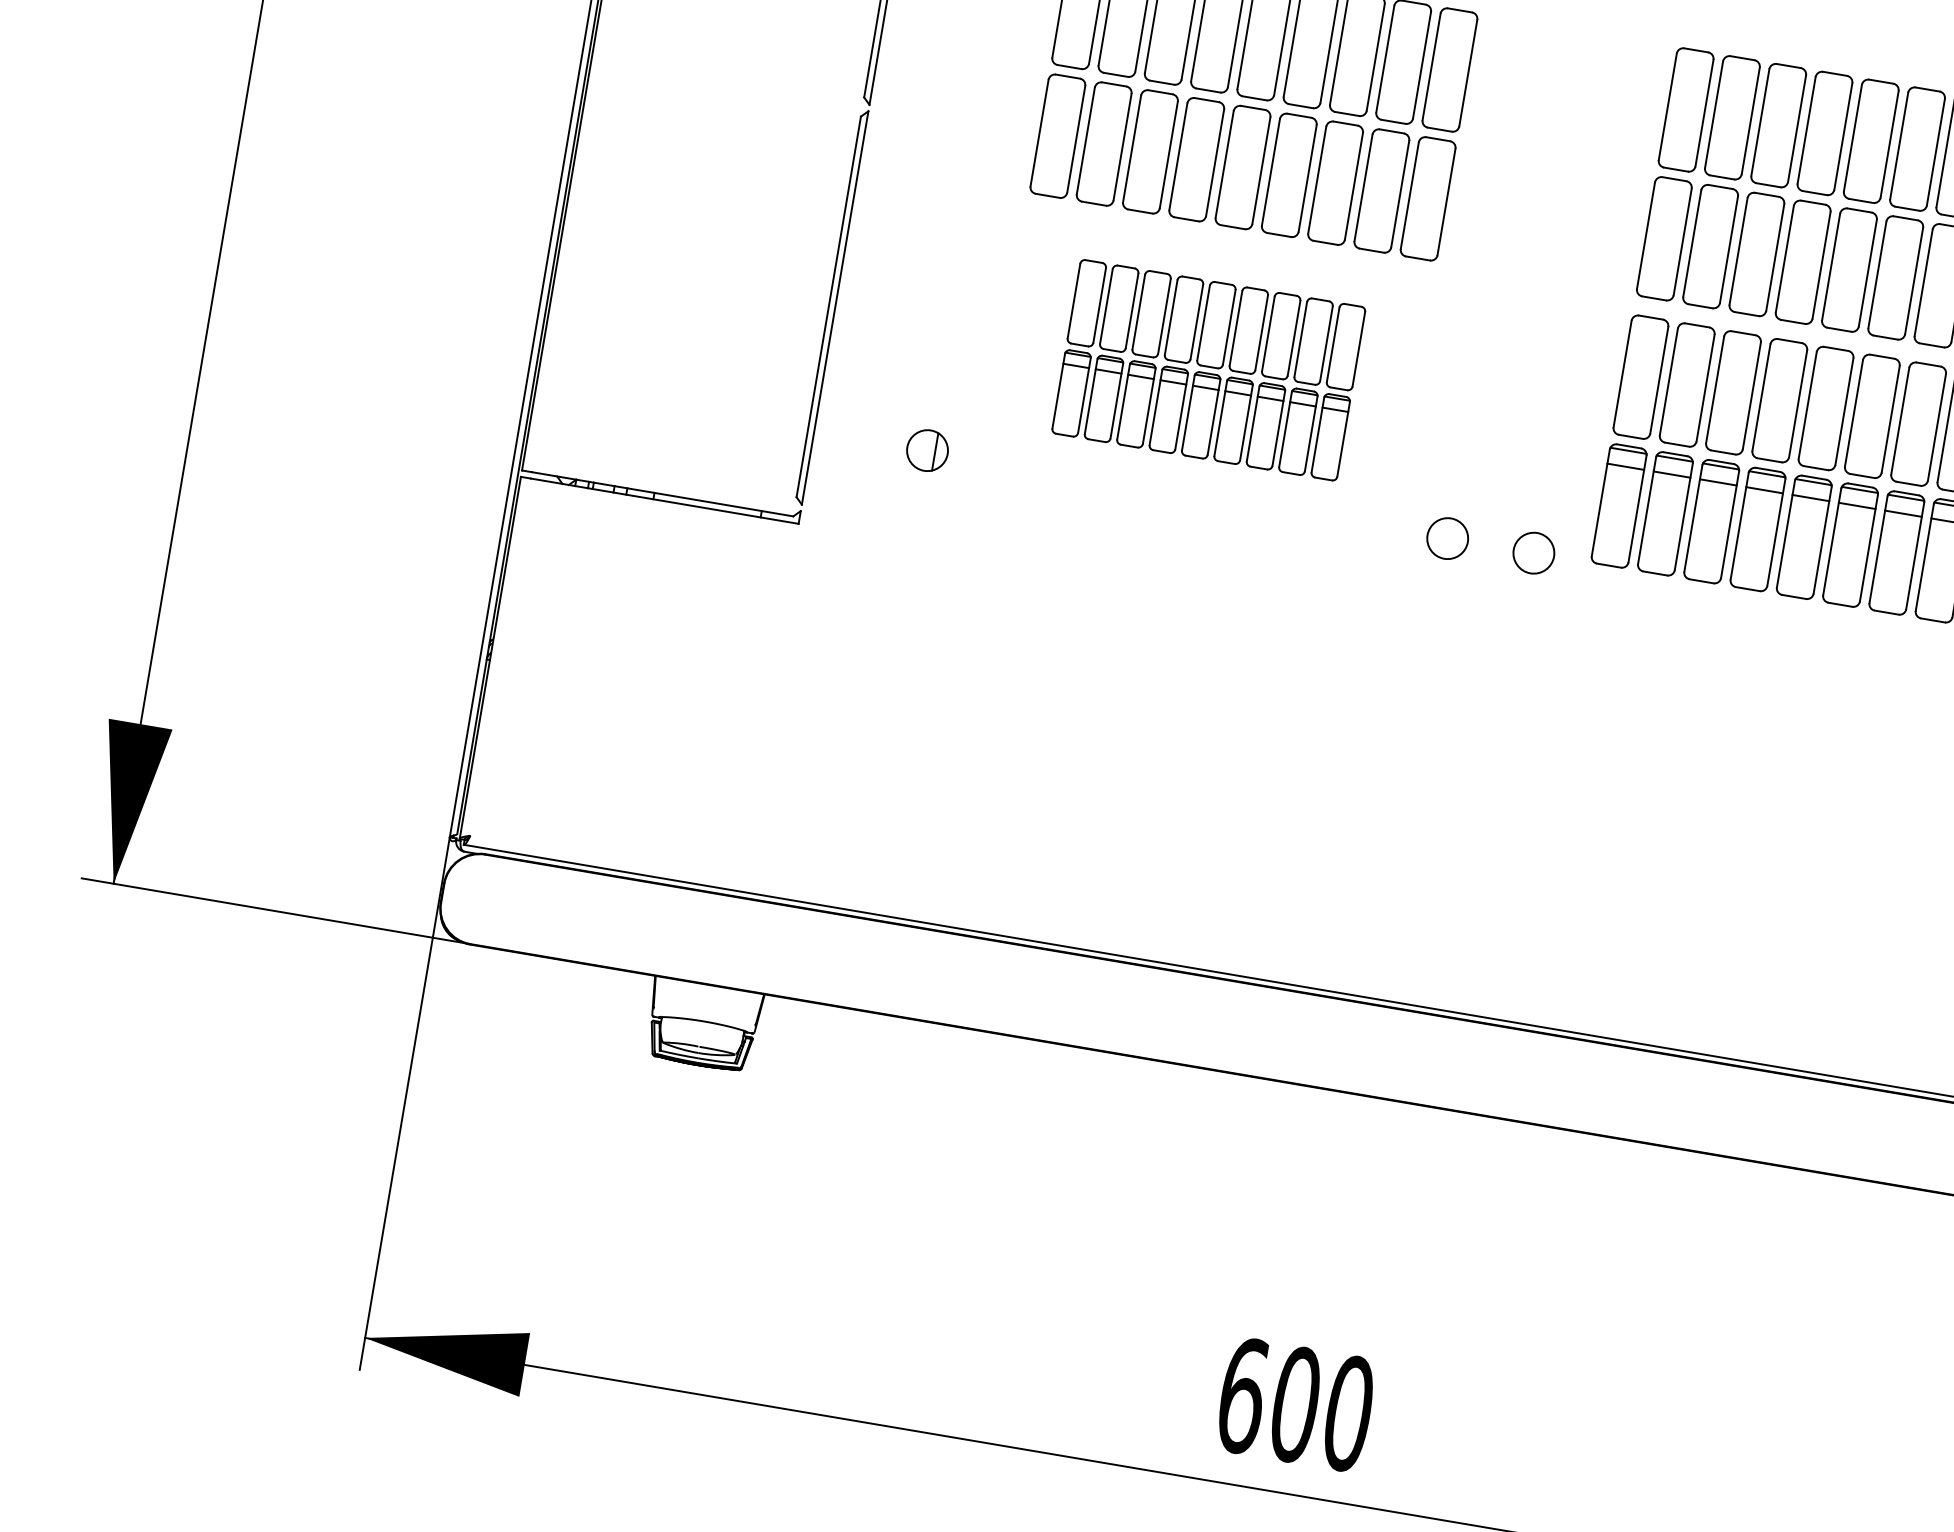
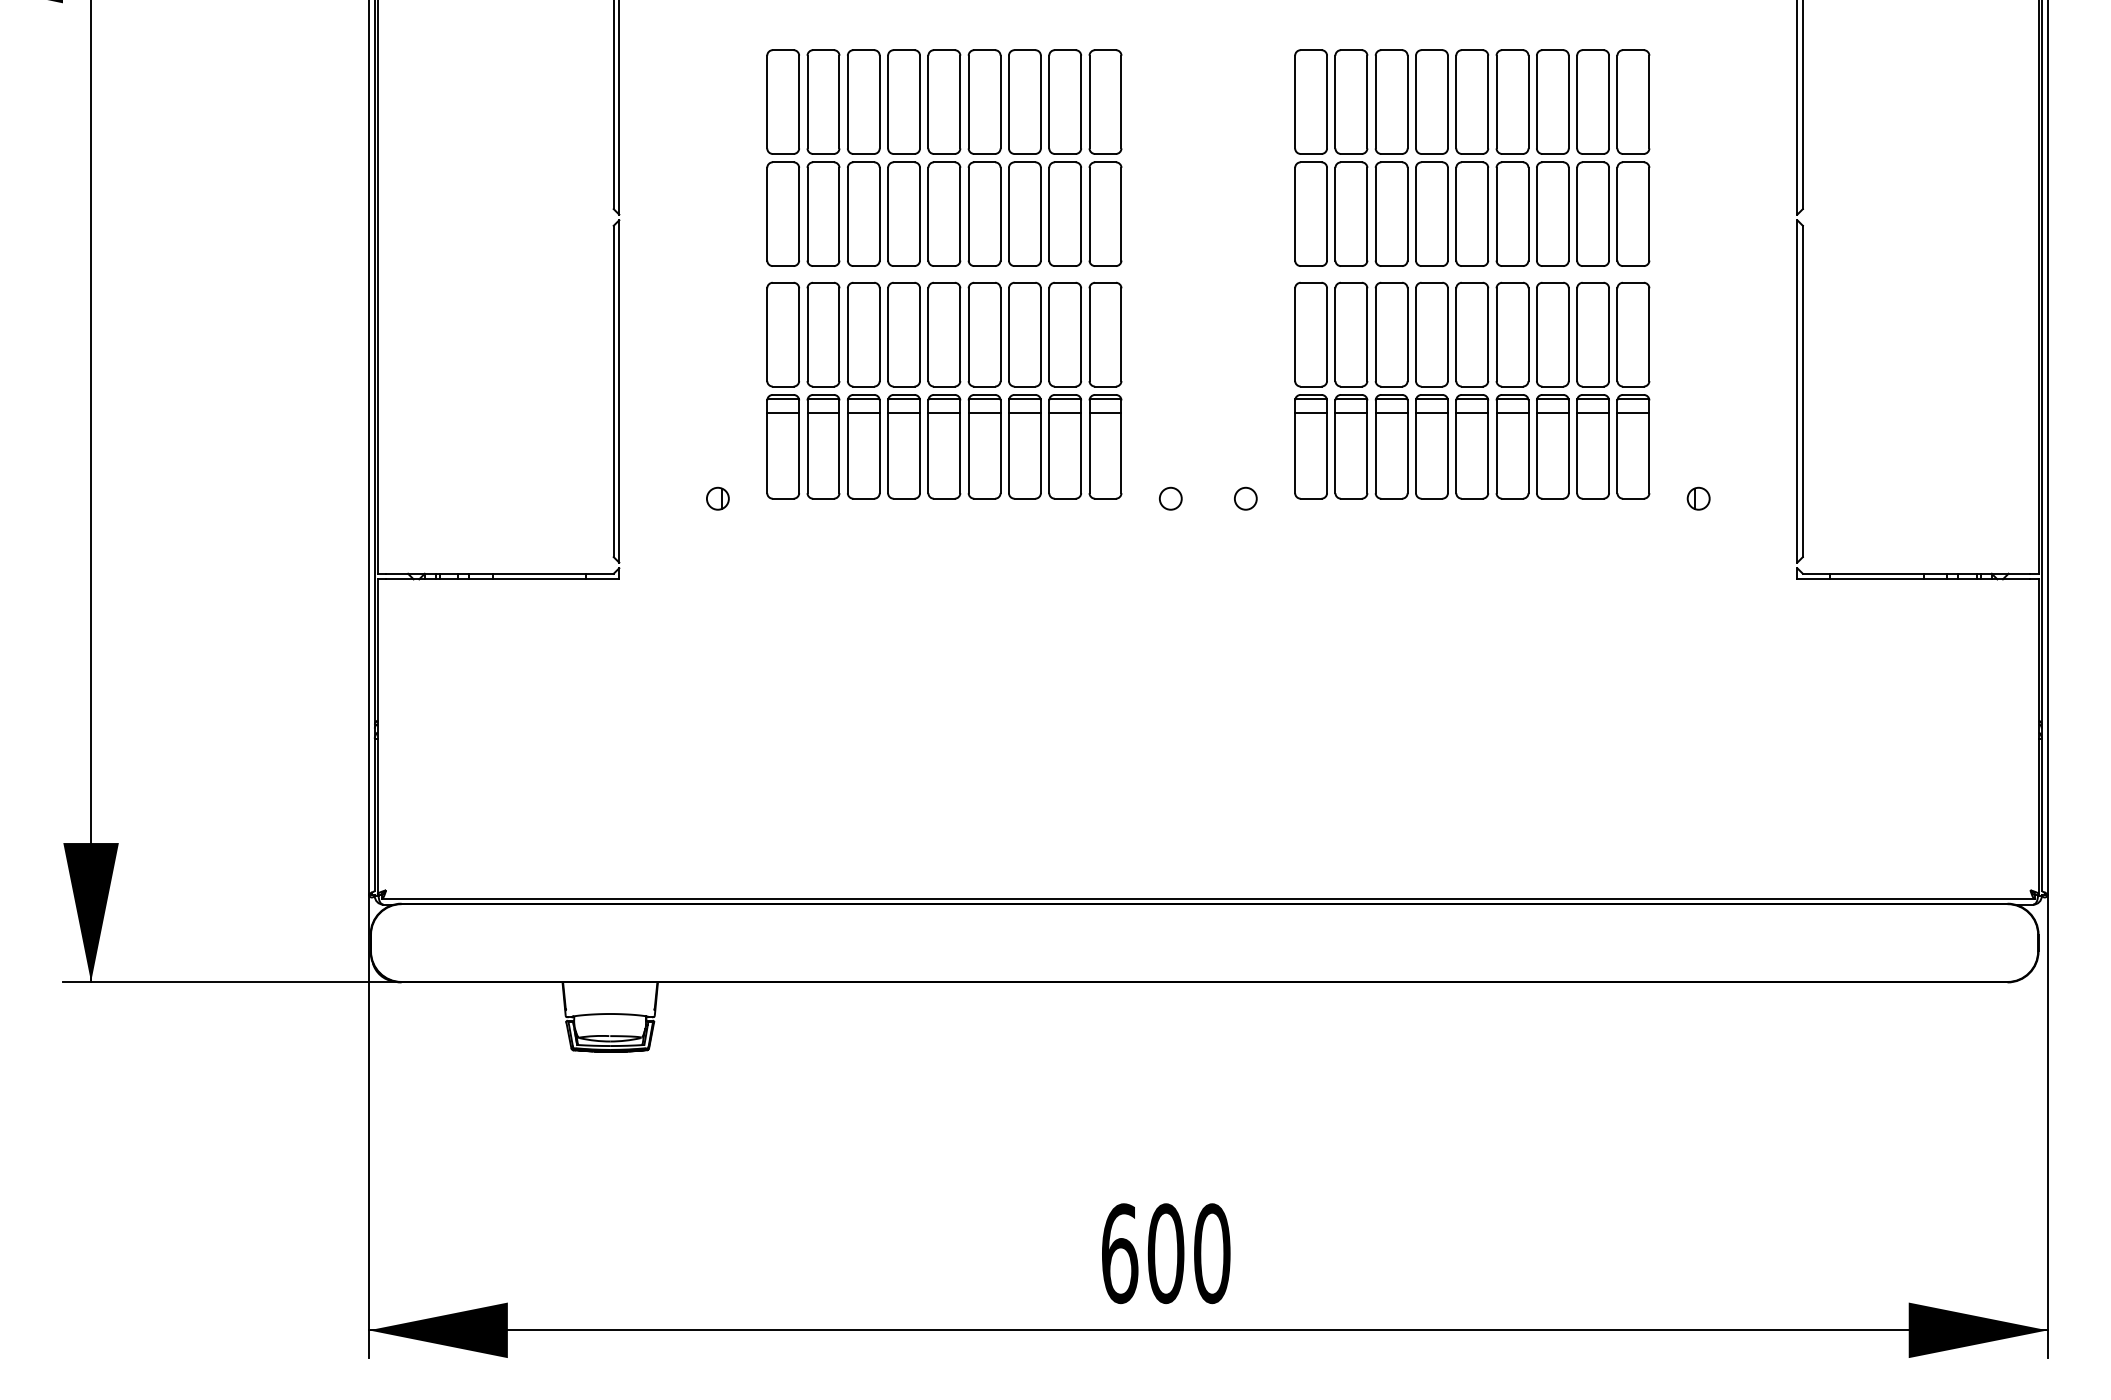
part: (1208, 370) -> (944, 390), size x1.43
part: (927, 450) -> (717, 498), size x0.62
circle: (1447, 538) -> (1170, 498), size x0.62
circle: (1533, 552) -> (1245, 498), size x0.62

